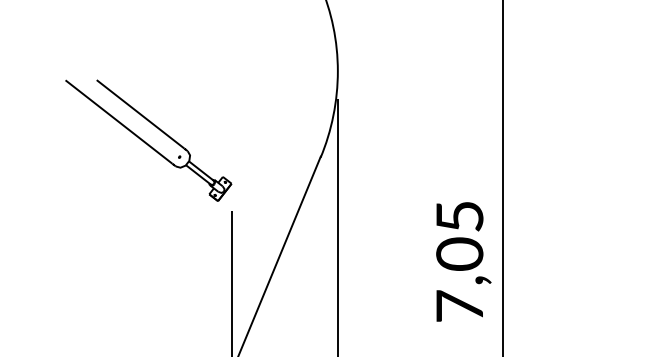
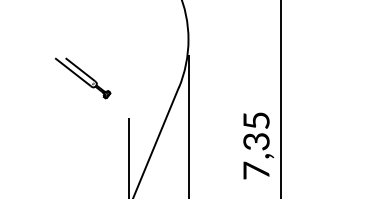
part: (147, 140) -> (82, 78), size x0.6
text: (459, 253) -> (256, 141), 7,05 -> 7,35

